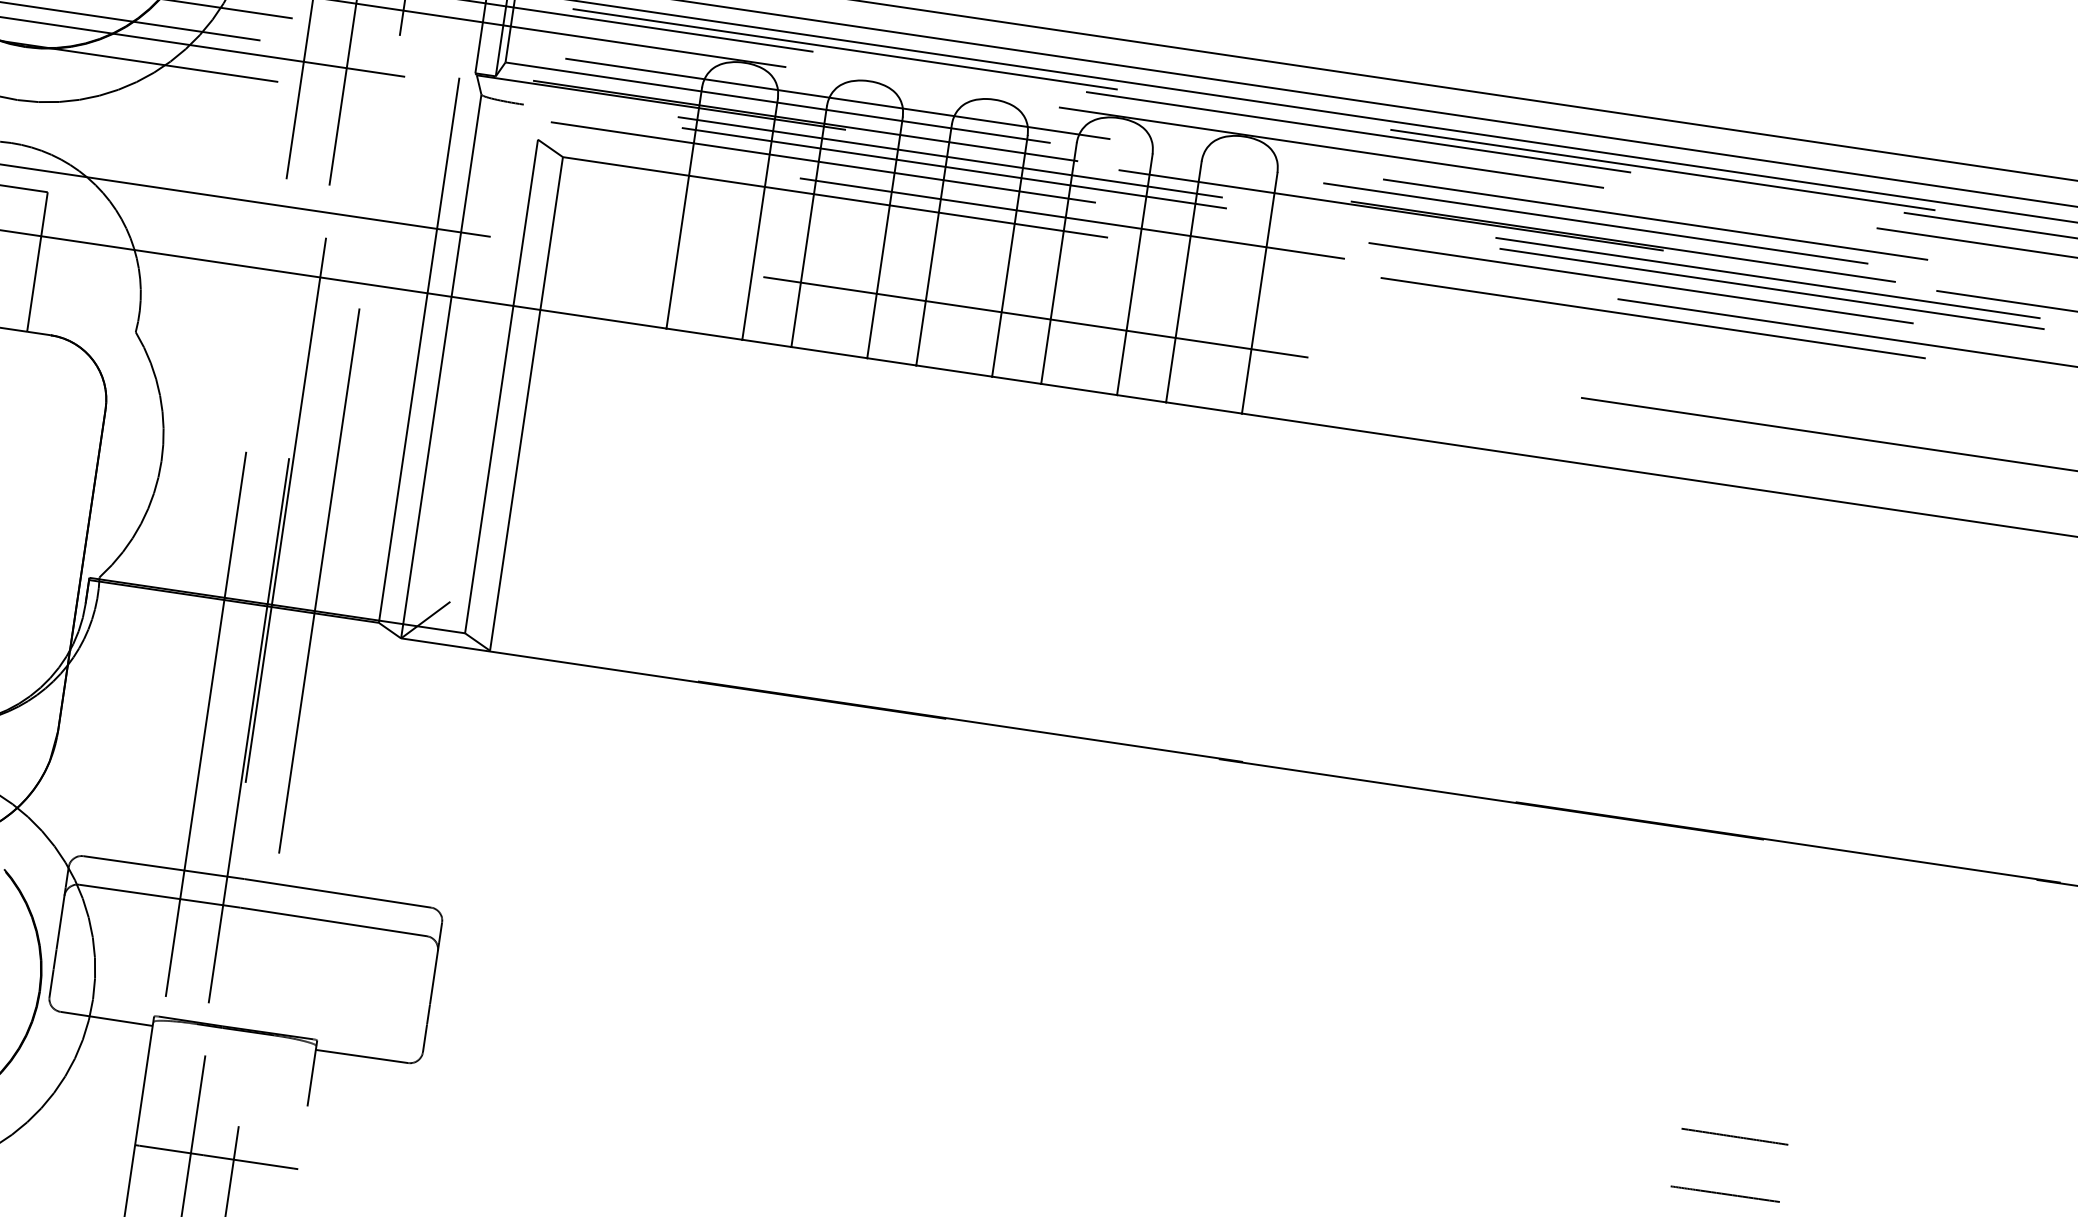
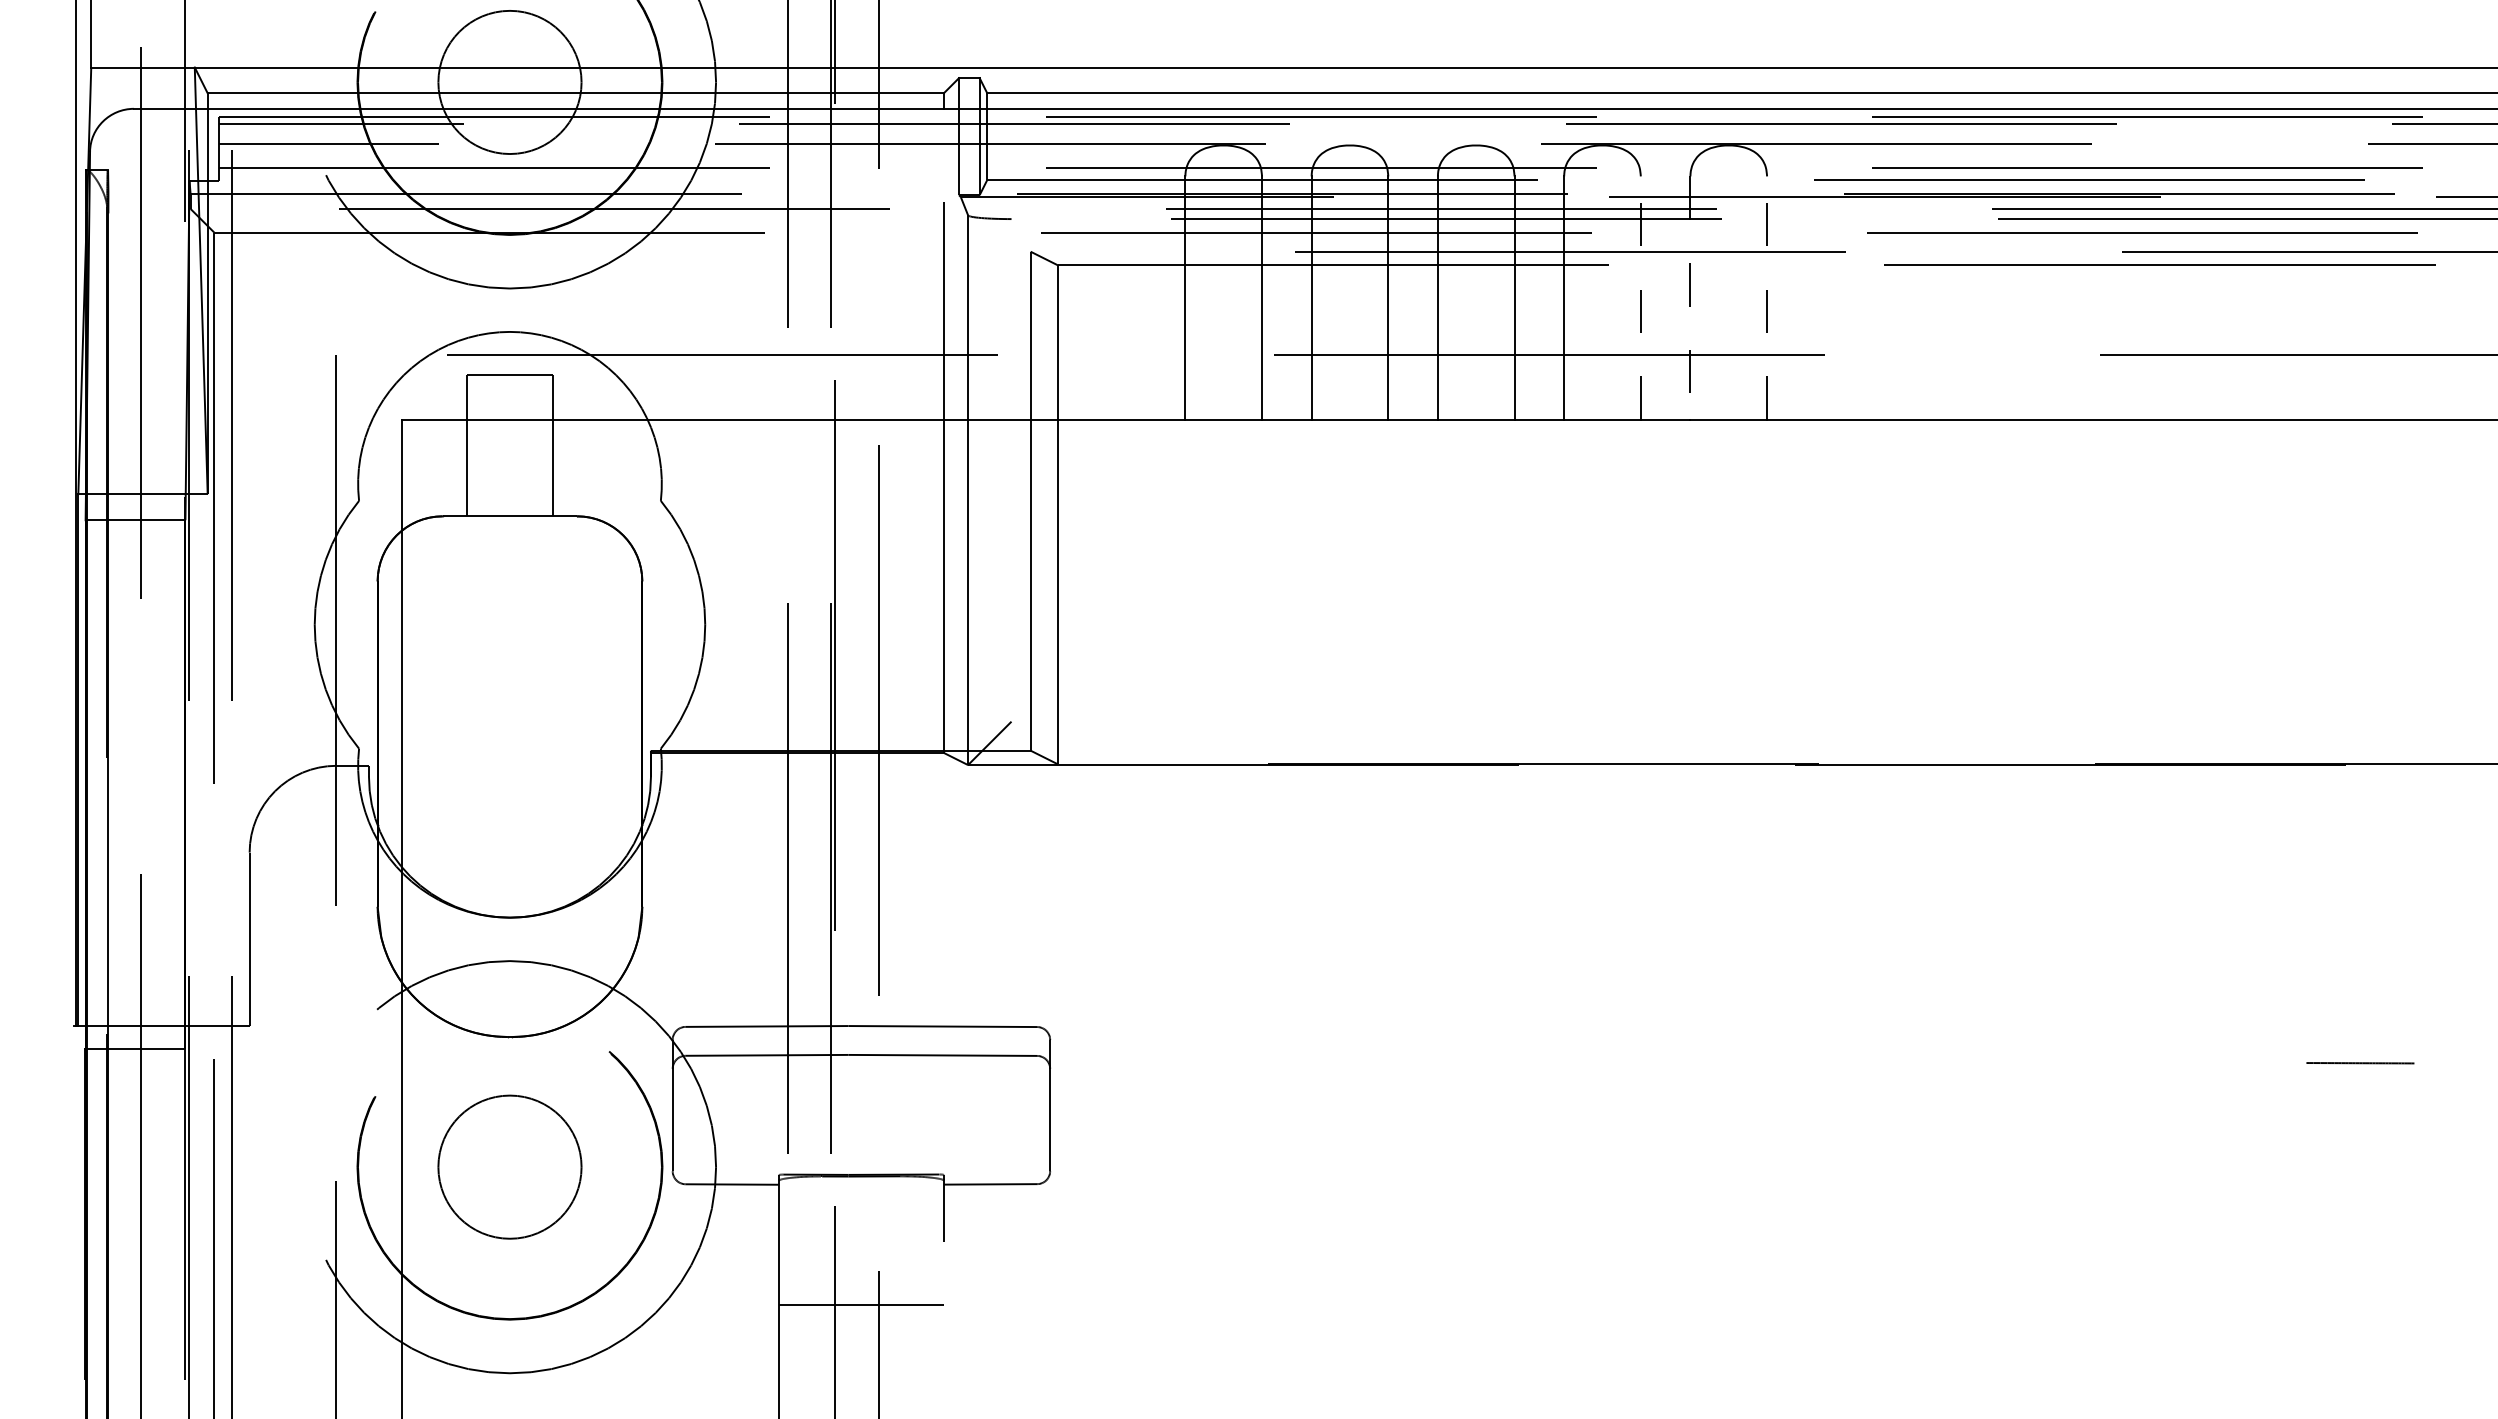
line: (1134, 275) -> (1640, 298), solid -> dashed
line: (1183, 282) -> (1690, 298), solid -> dashed
line: (1260, 293) -> (1767, 298), solid -> dashed
line: (1725, 1194) -> (2359, 1121), removed

